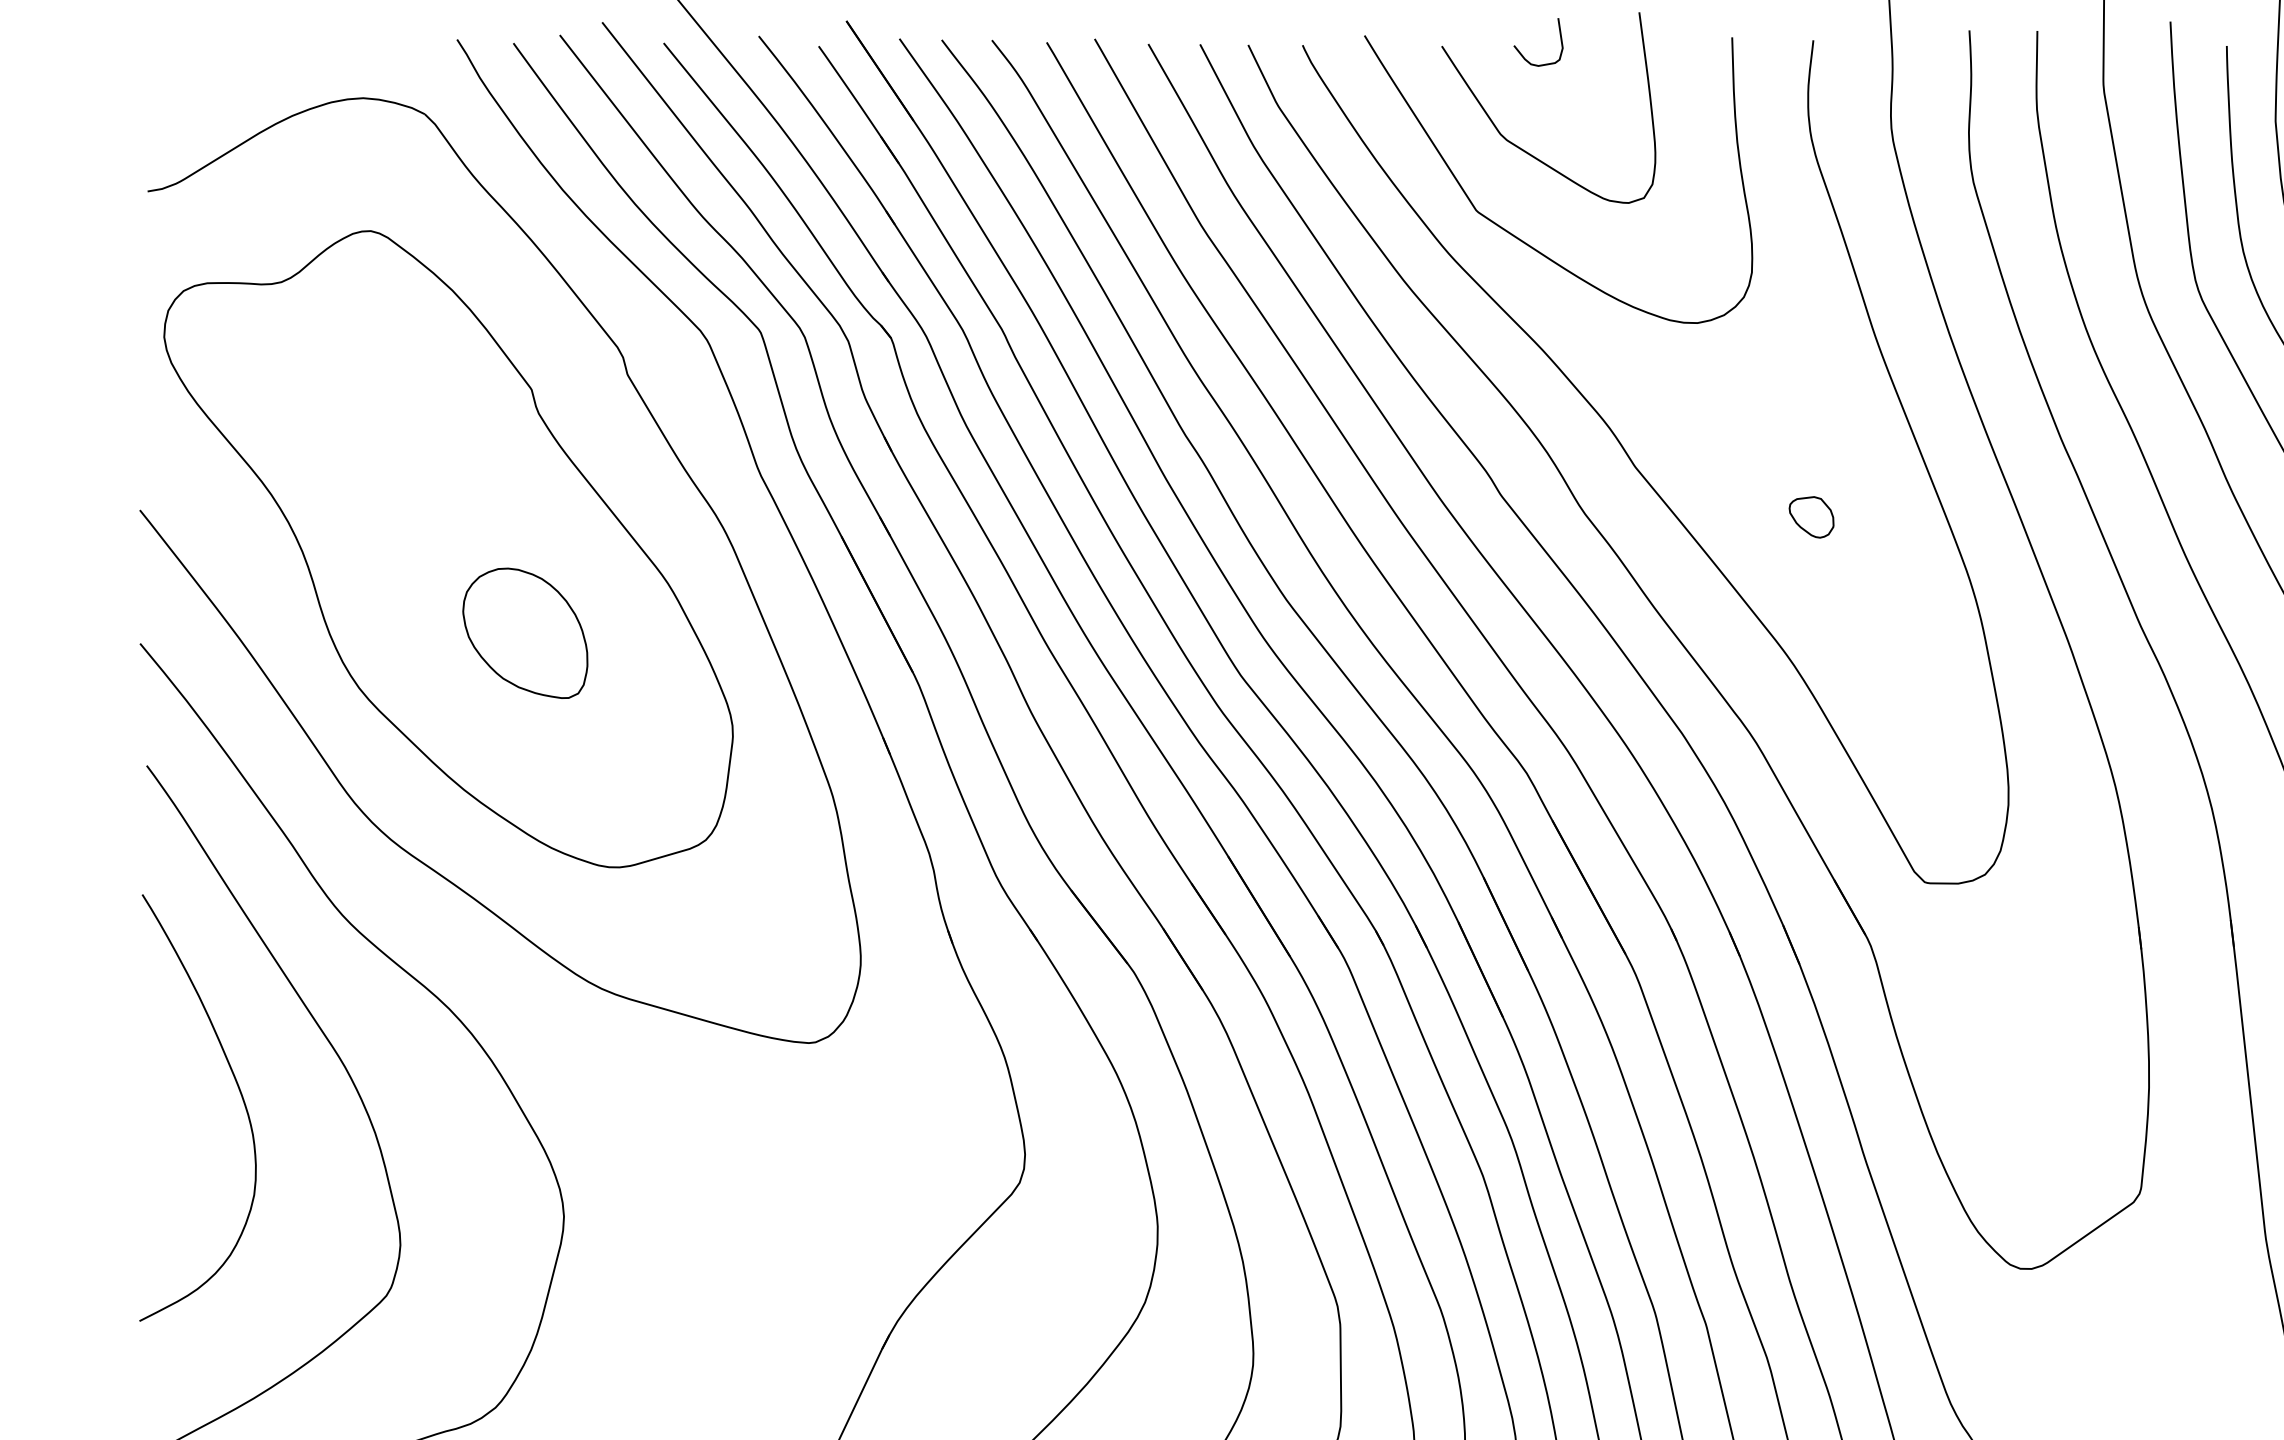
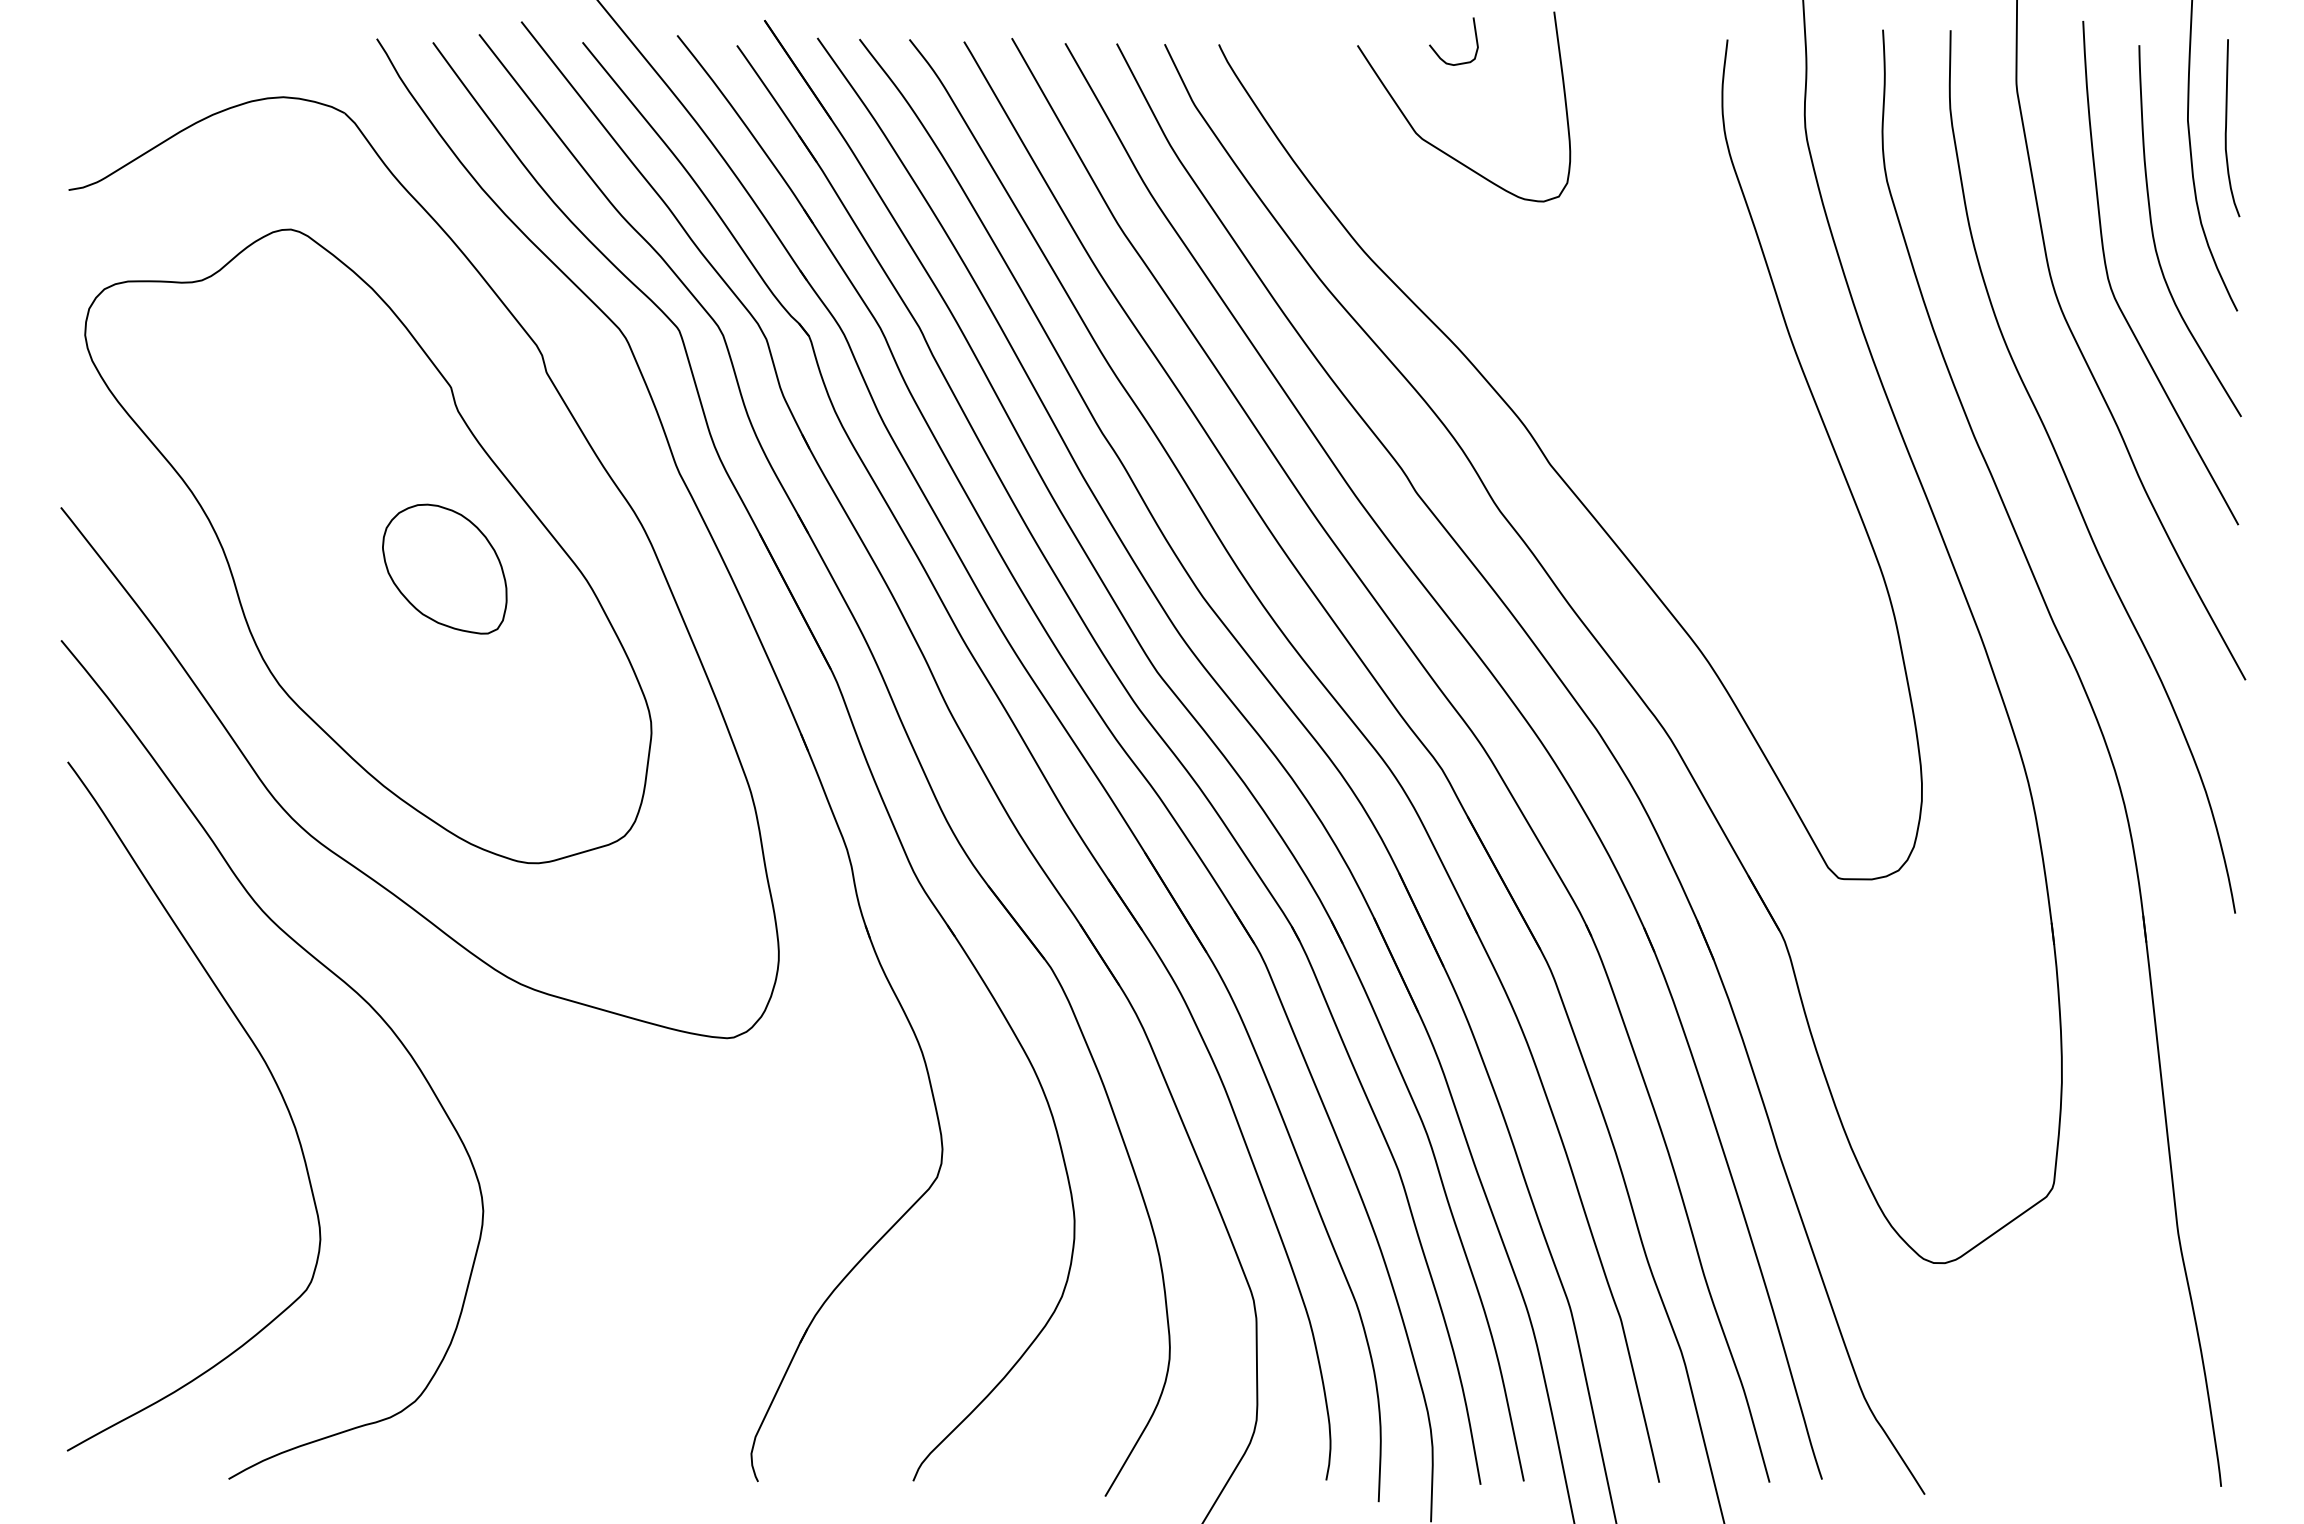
curve: (1518, 237) -> (1433, 235), removed
part: (1811, 517) -> (1725, 514), removed
part: (525, 632) -> (444, 568), moved
curve: (239, 1093) -> (160, 1088), removed

